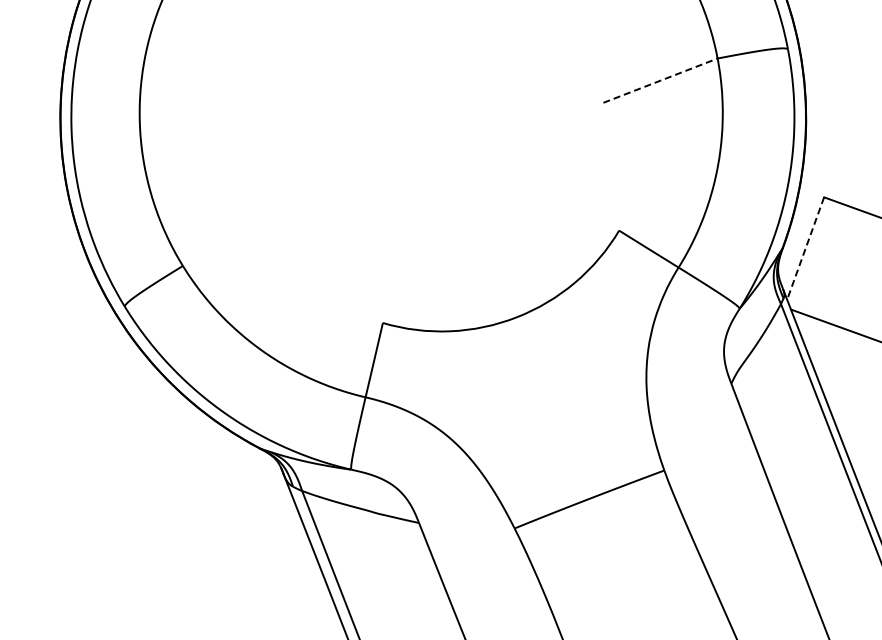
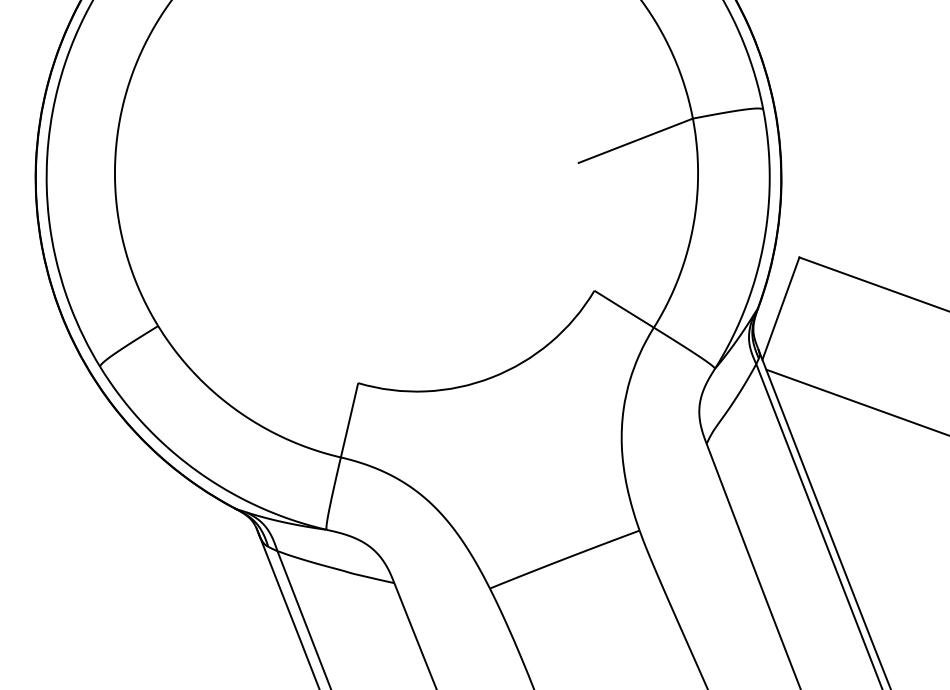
line: (661, 80) -> (636, 140), dashed -> solid
line: (805, 249) -> (780, 309), dashed -> solid

